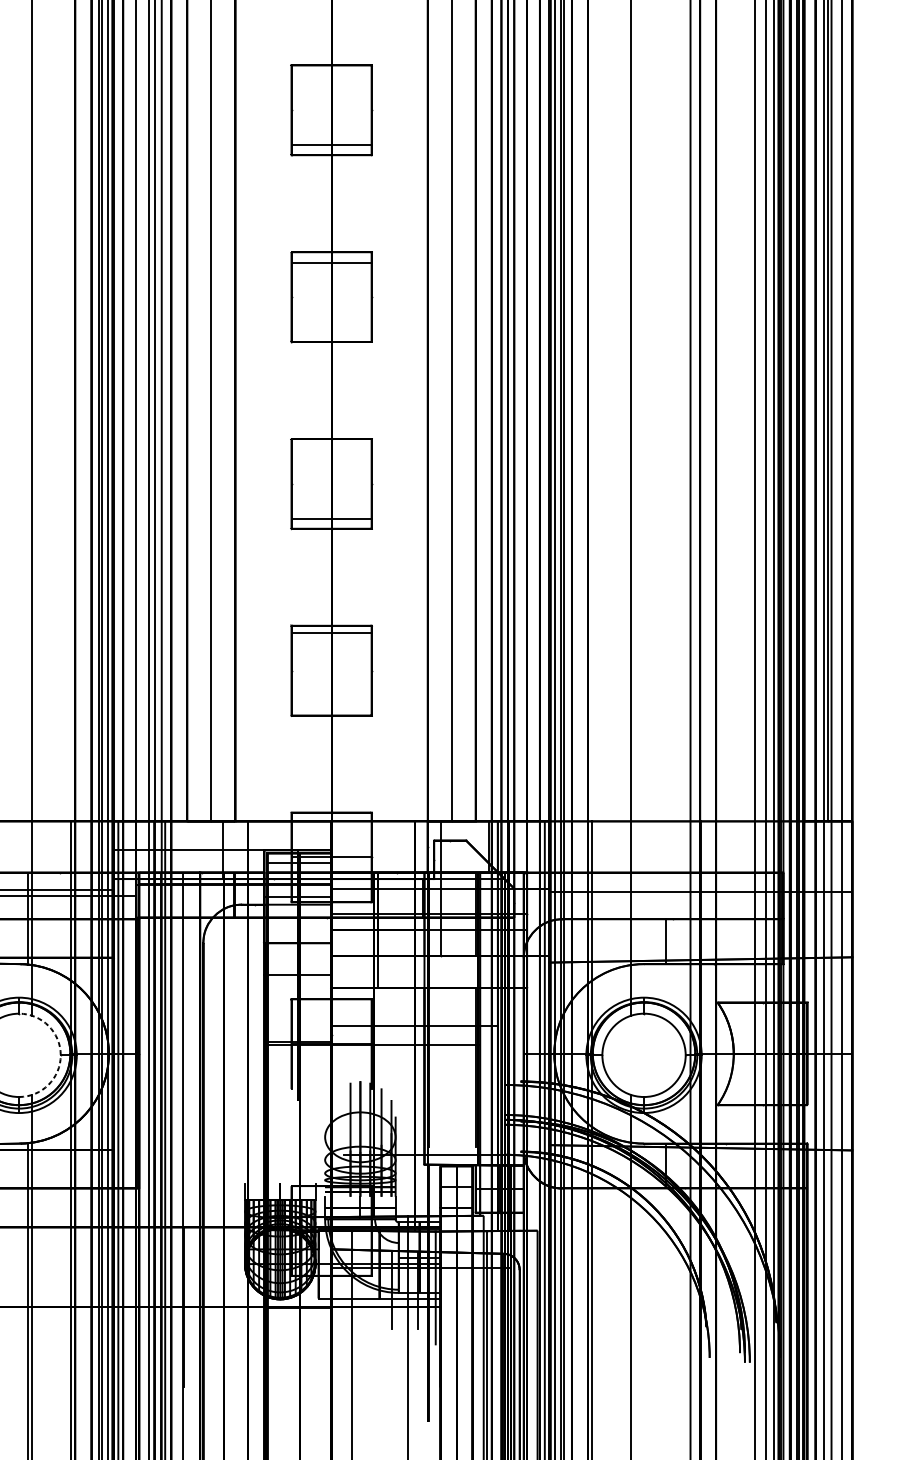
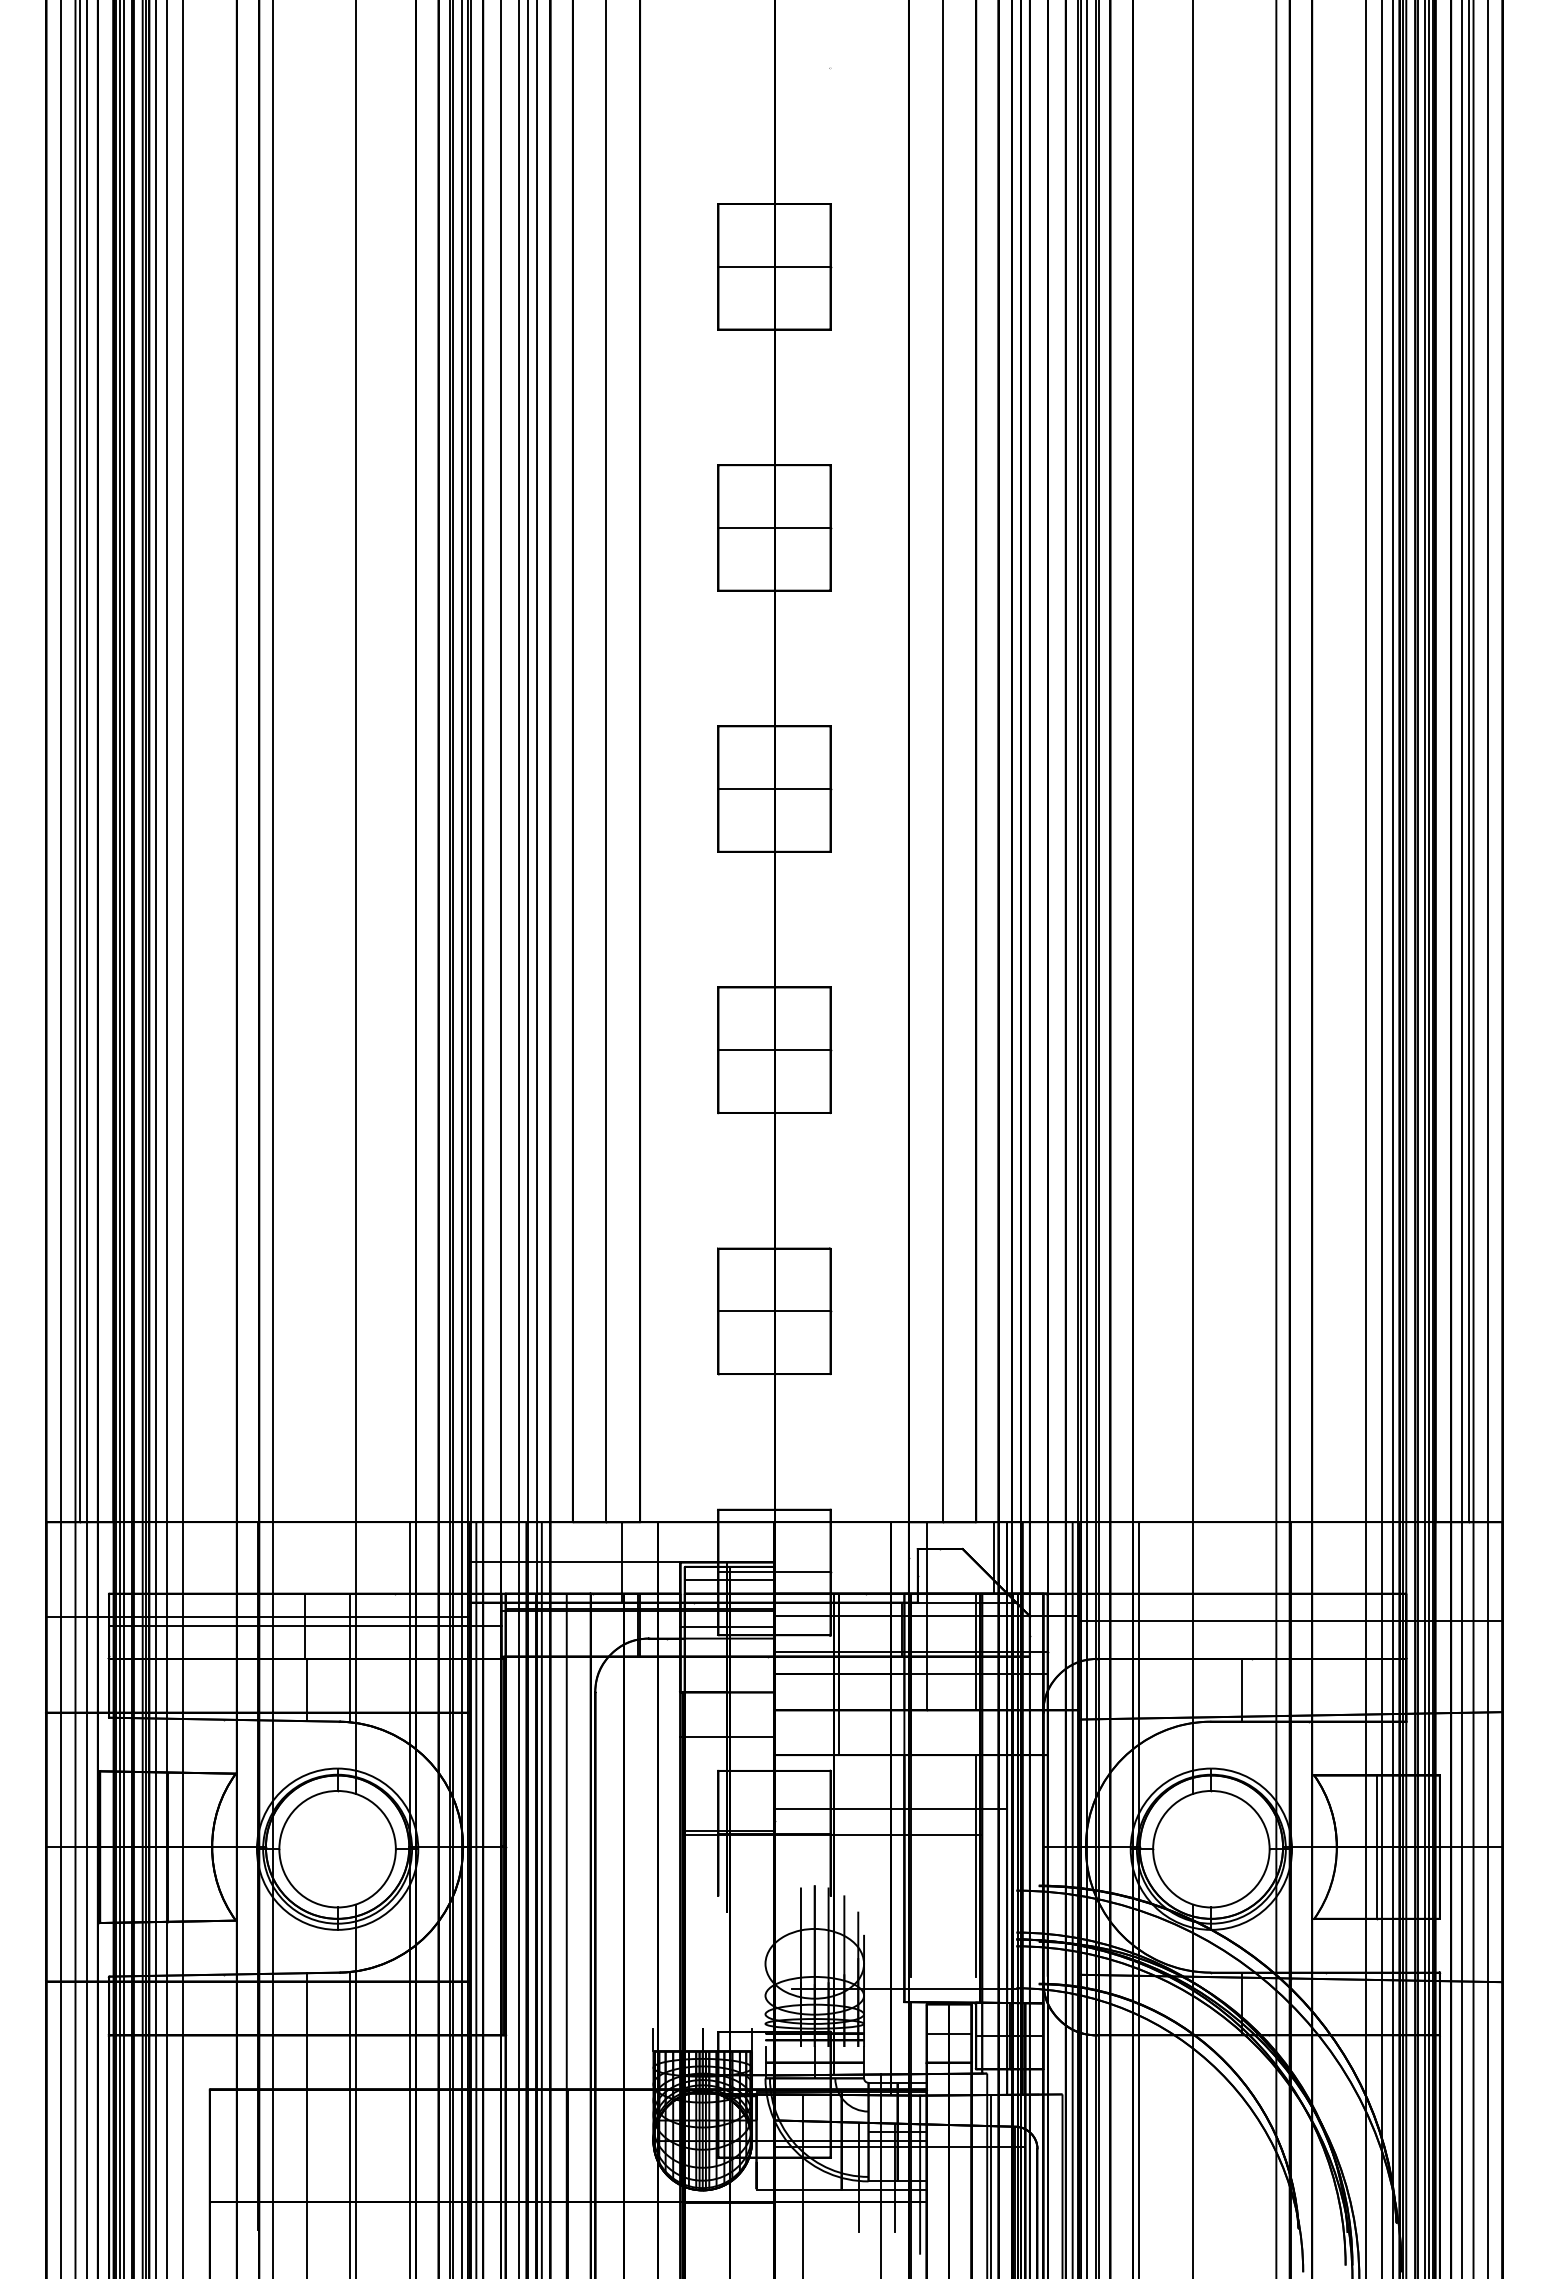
line: (331, 145) -> (774, 527), moved
line: (331, 263) -> (774, 789), moved
line: (331, 519) -> (774, 1050), moved
line: (331, 632) -> (774, 1311), moved
line: (762, 1053) -> (1377, 1846), added
arc: (60, 1055) -> (395, 1849), dashed -> solid

